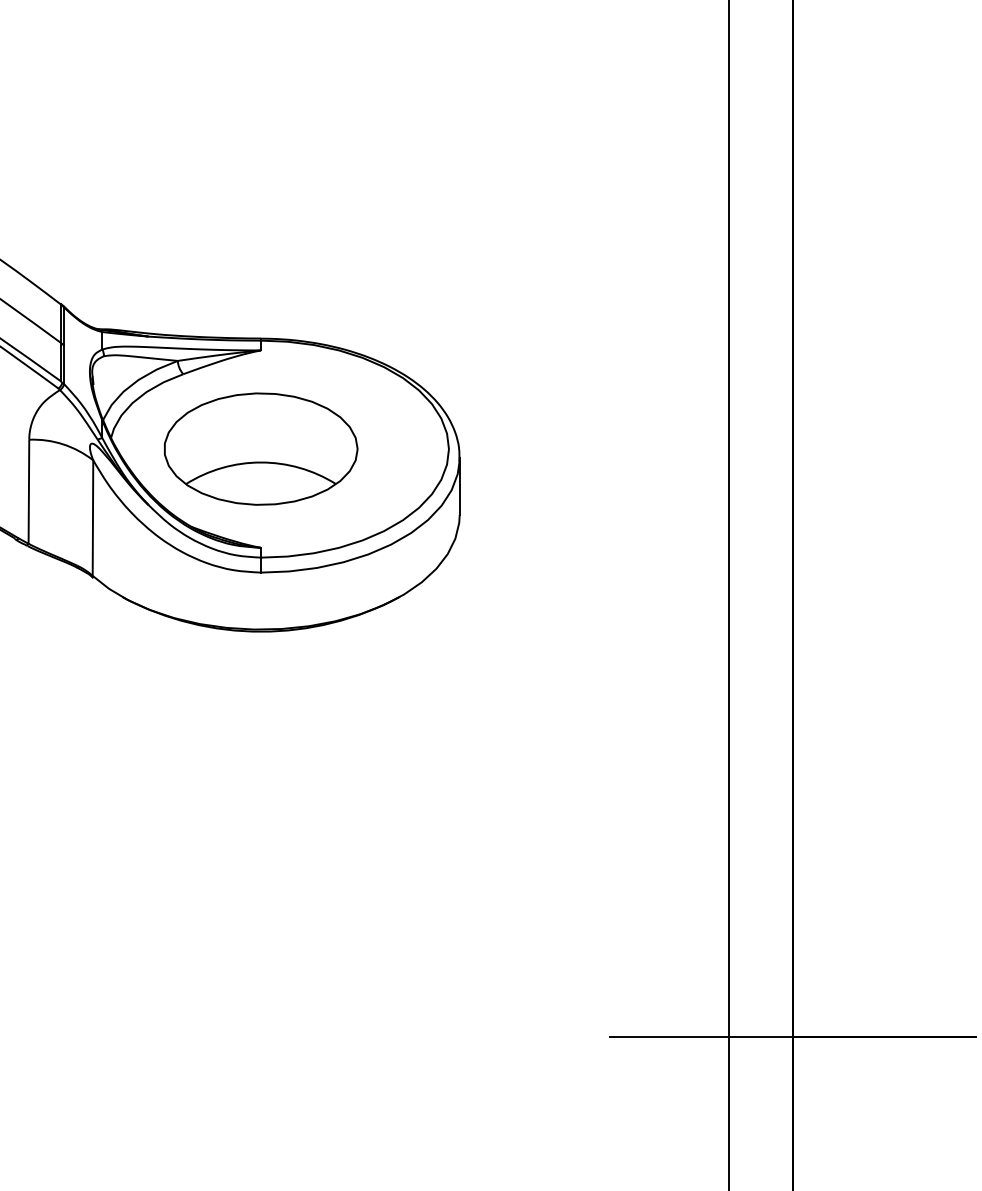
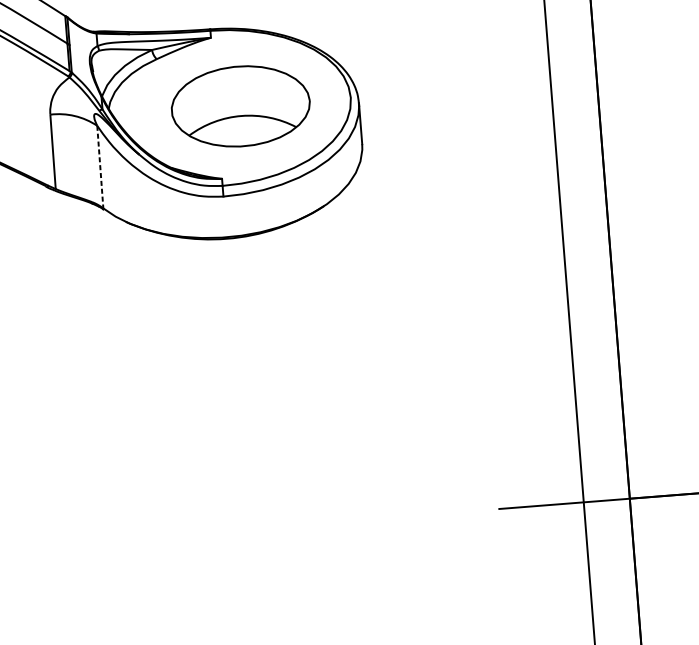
part: (261, 448) -> (241, 105), moved
line: (92, 518) -> (99, 167), solid -> dashed

